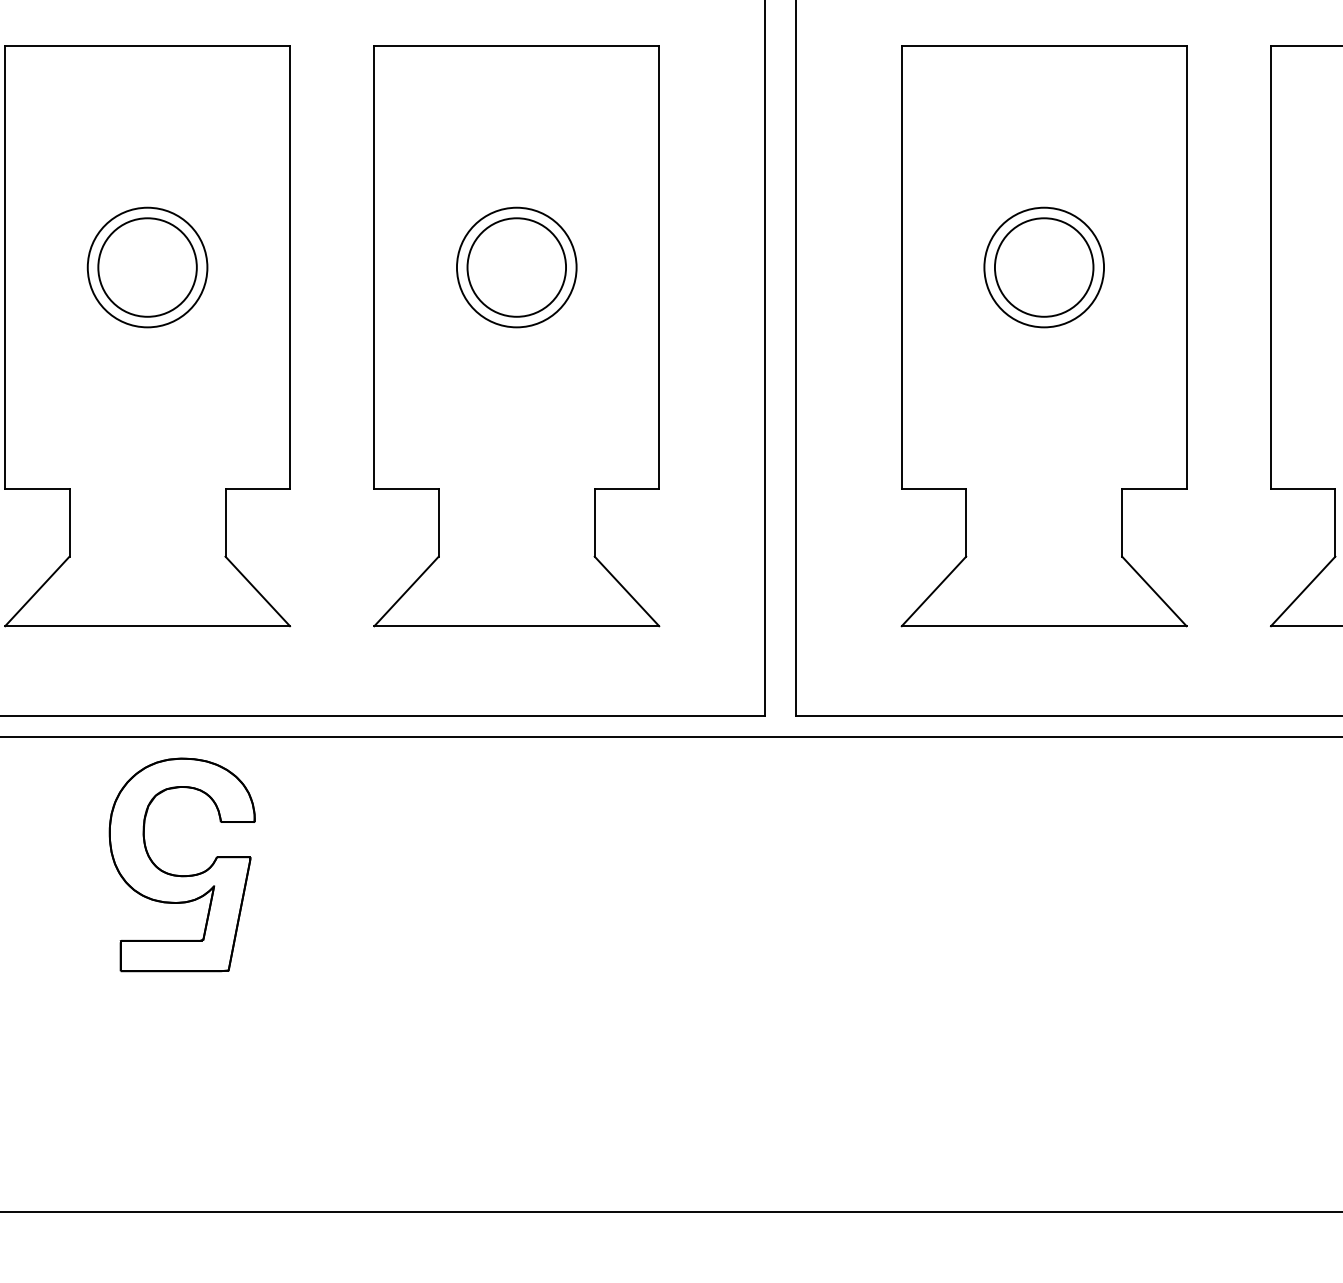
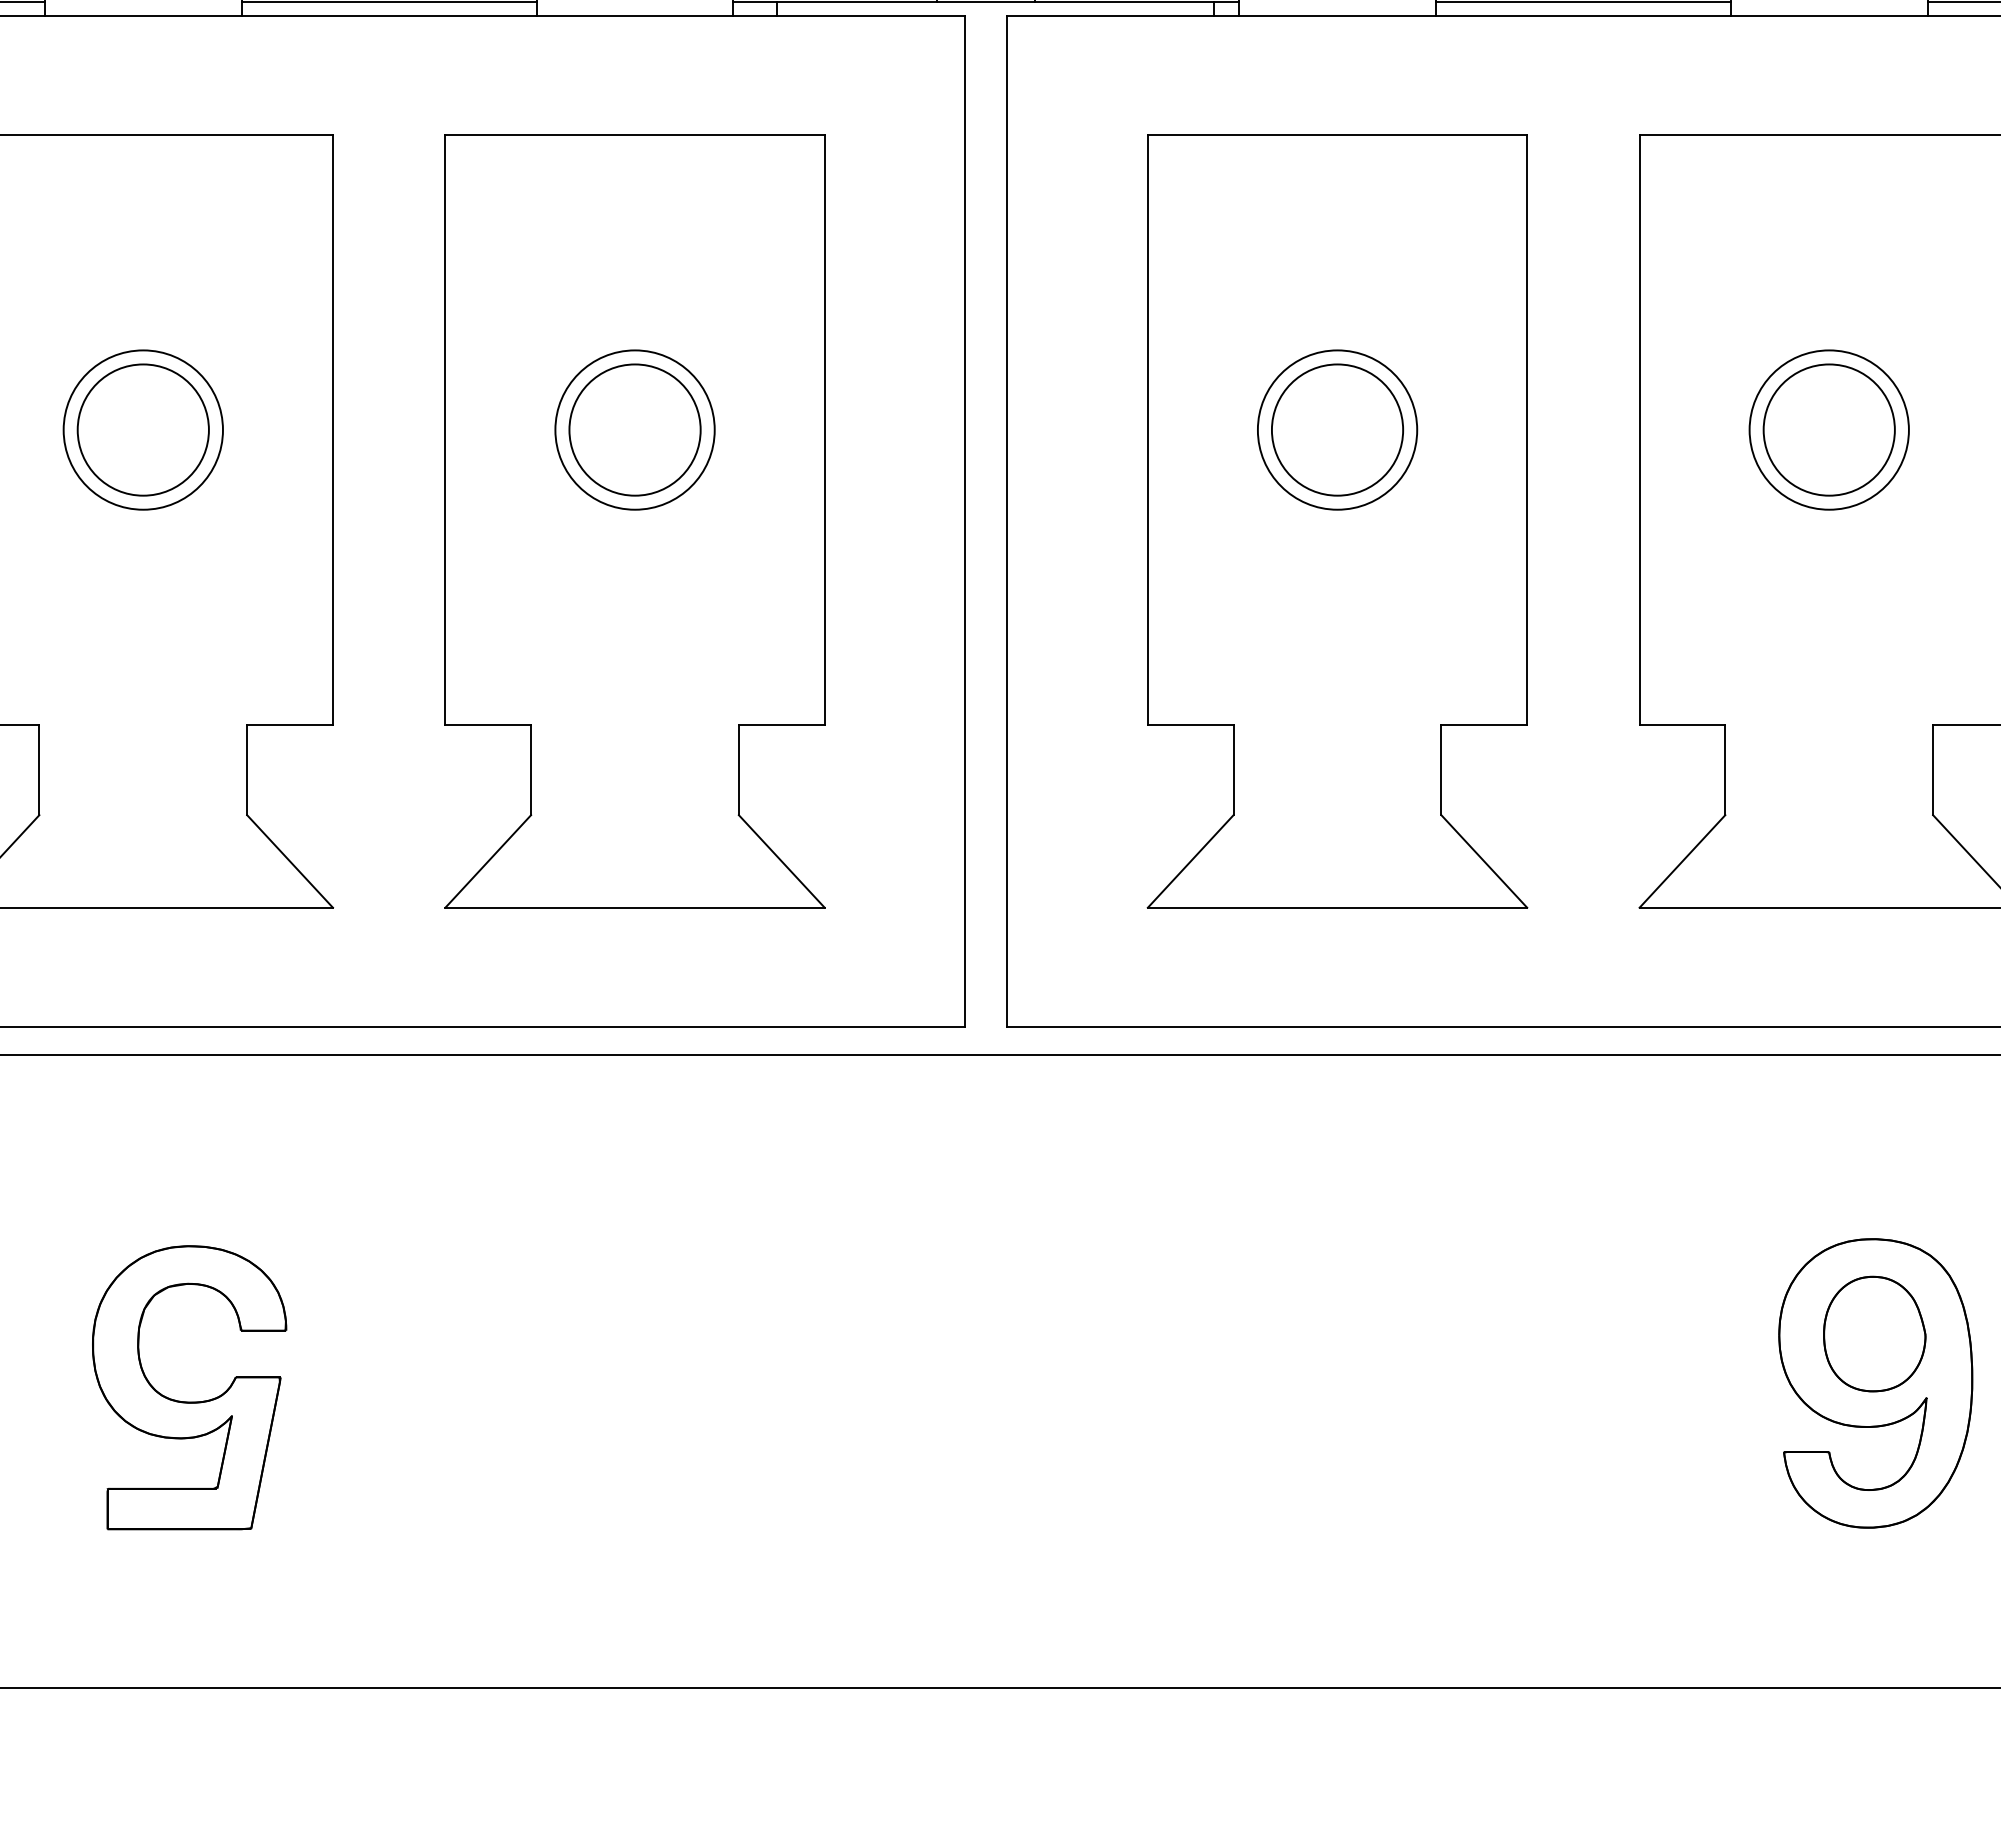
part: (182, 875) -> (189, 1401), moved

